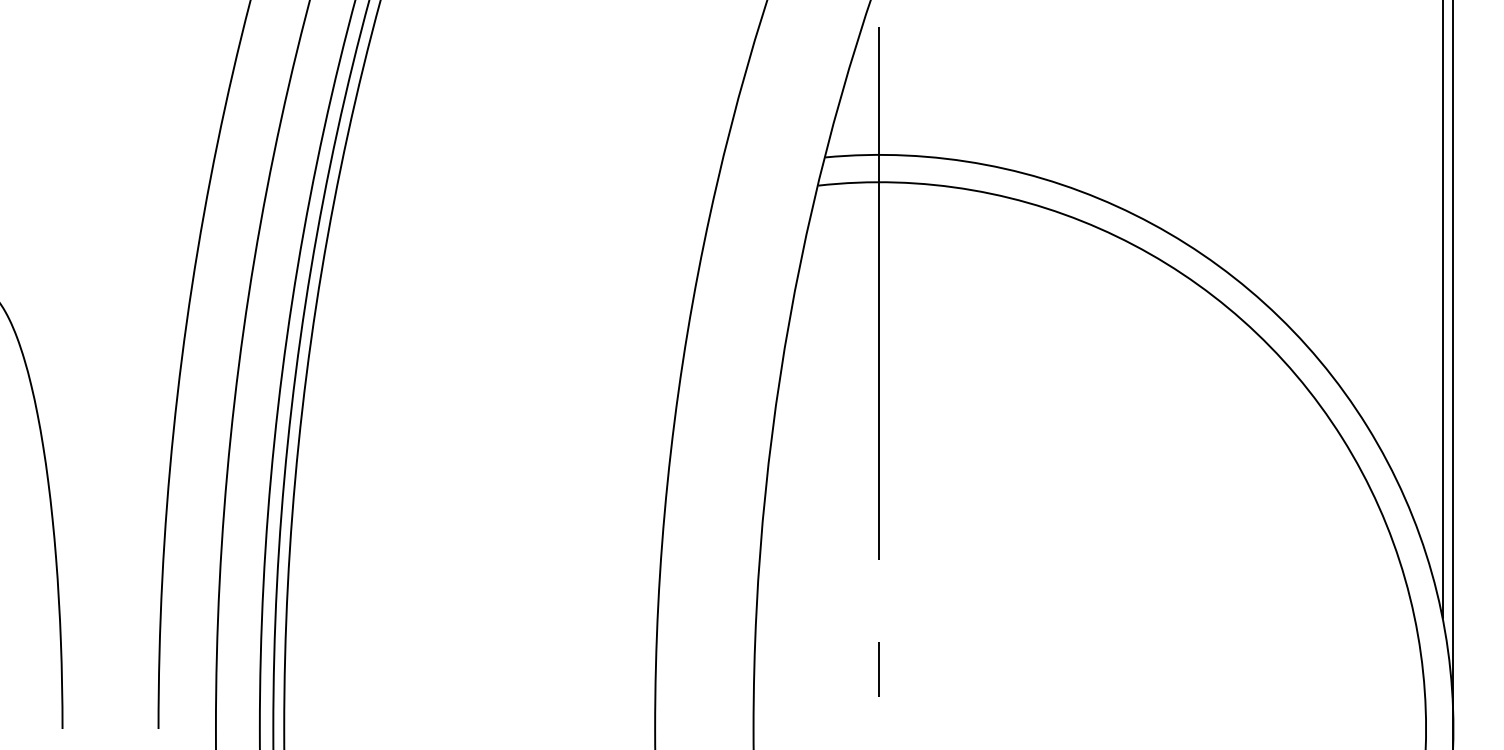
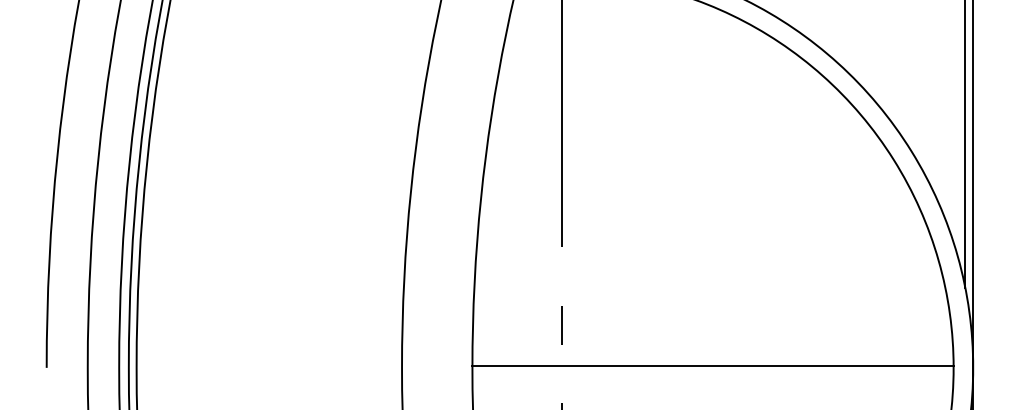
line: (1089, 725) -> (712, 365), added

